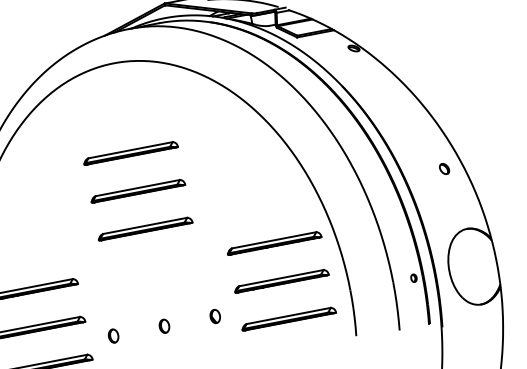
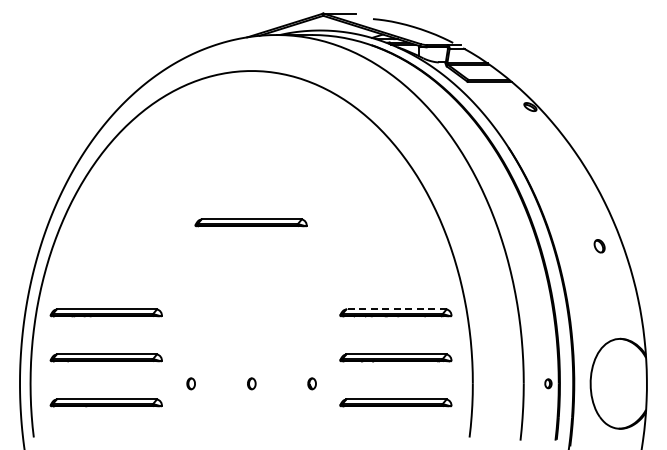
part: (130, 153) -> (250, 177), removed
part: (444, 169) -> (599, 246), moved
part: (144, 228) -> (250, 267), removed
line: (274, 240) -> (396, 309), solid -> dashed
part: (214, 316) -> (311, 383), size x0.7
part: (164, 326) -> (251, 383), size x0.7
part: (112, 335) -> (190, 383), size x0.7

